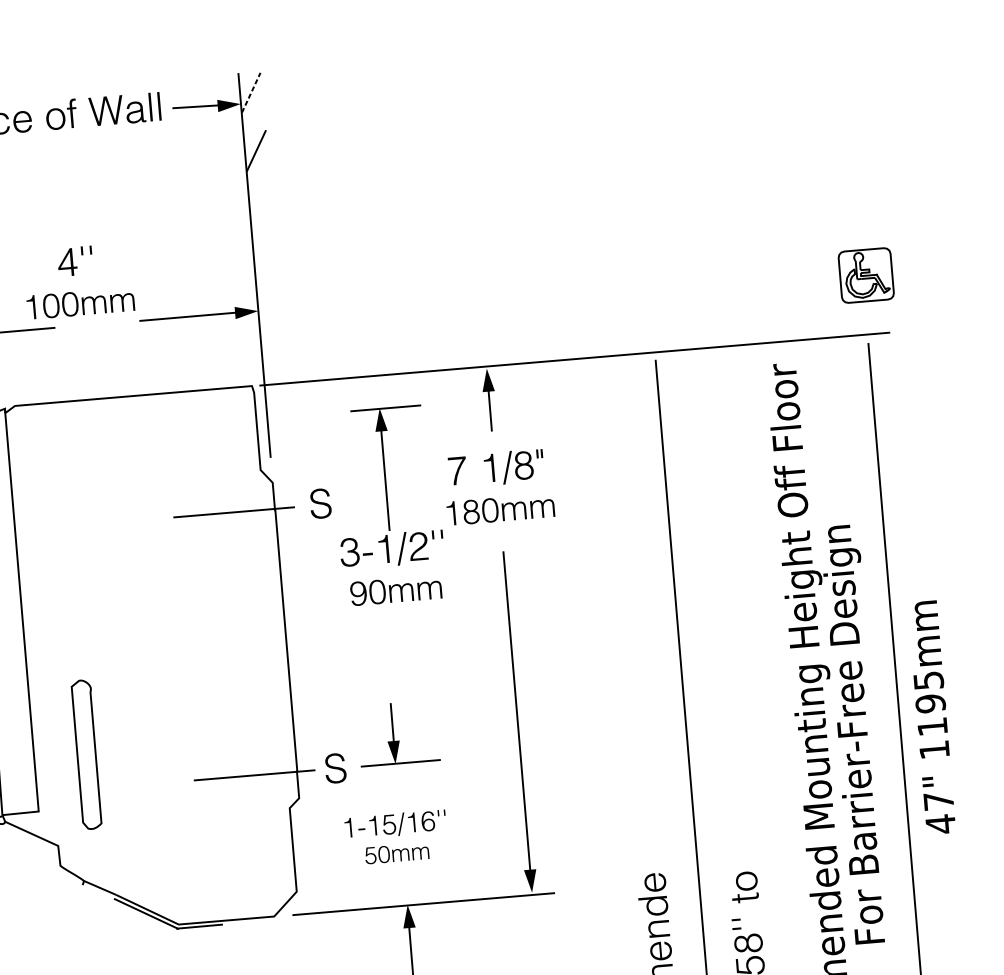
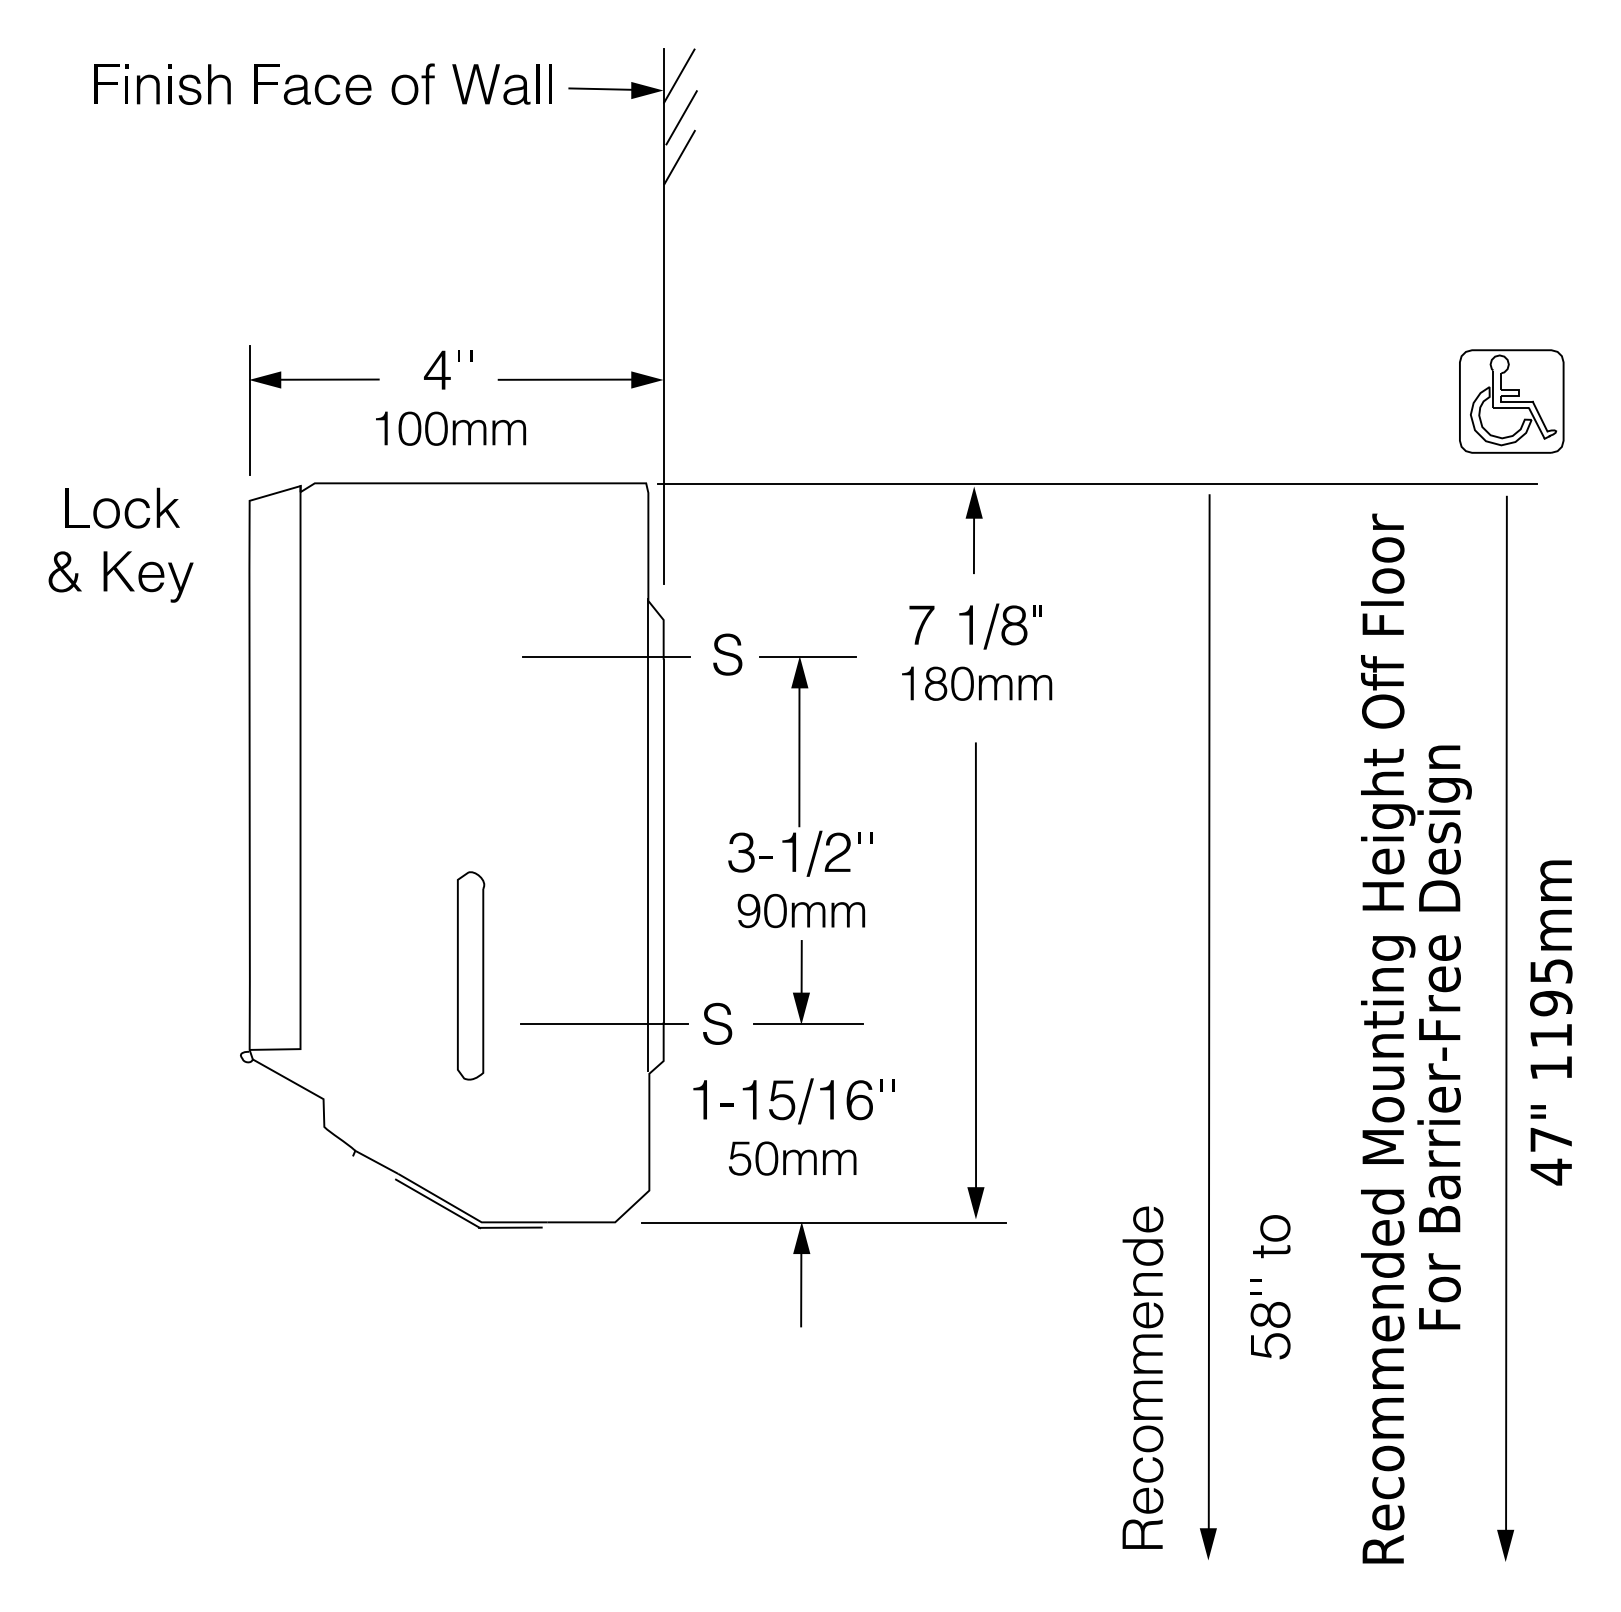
line: (251, 93) -> (679, 76), dashed -> solid
line: (255, 122) -> (681, 117), added
part: (74, 275) -> (445, 389), moved
part: (866, 275) -> (1511, 401), size x1.43
part: (388, 505) -> (800, 792), moved
line: (274, 637) -> (648, 835), added
part: (87, 754) -> (471, 975), moved
part: (396, 837) -> (793, 1126), size x1.43

